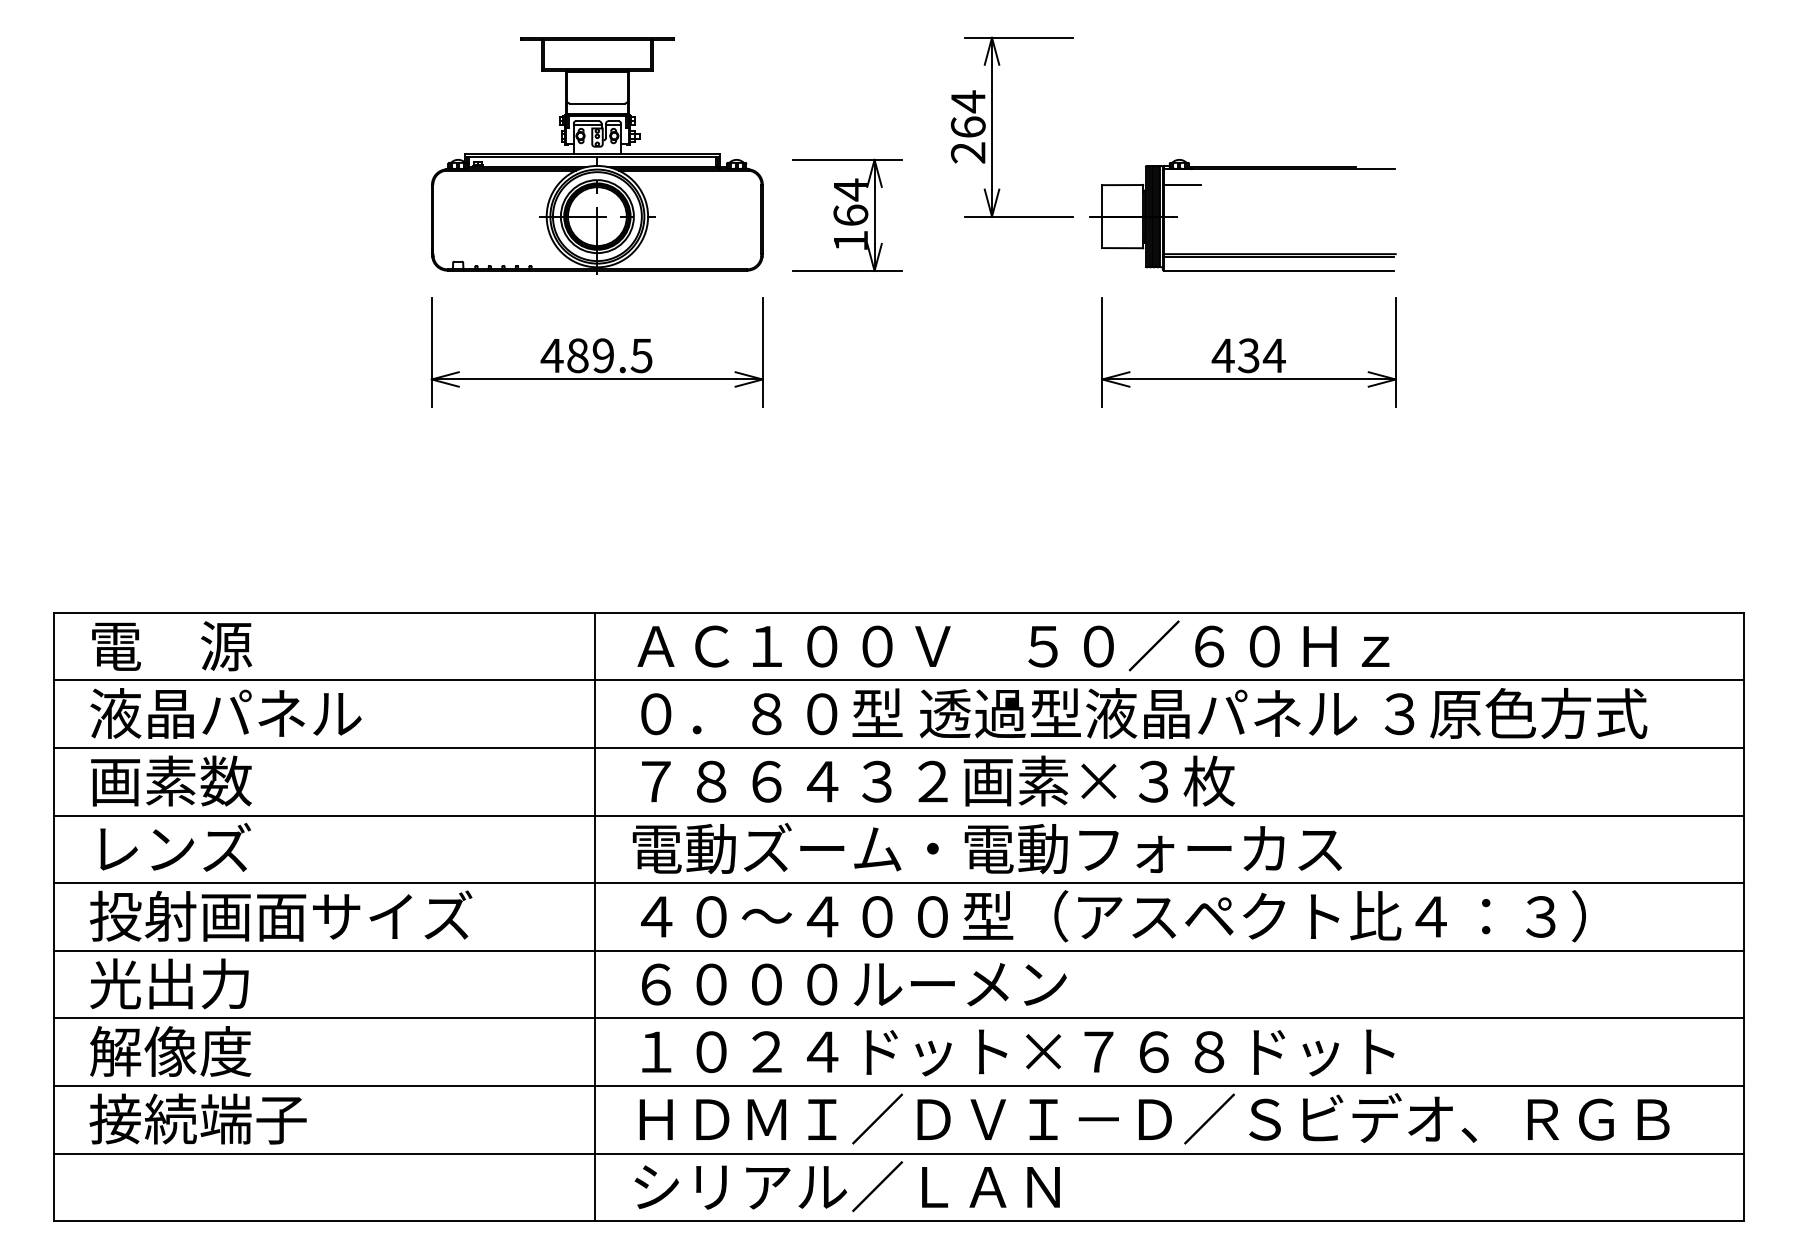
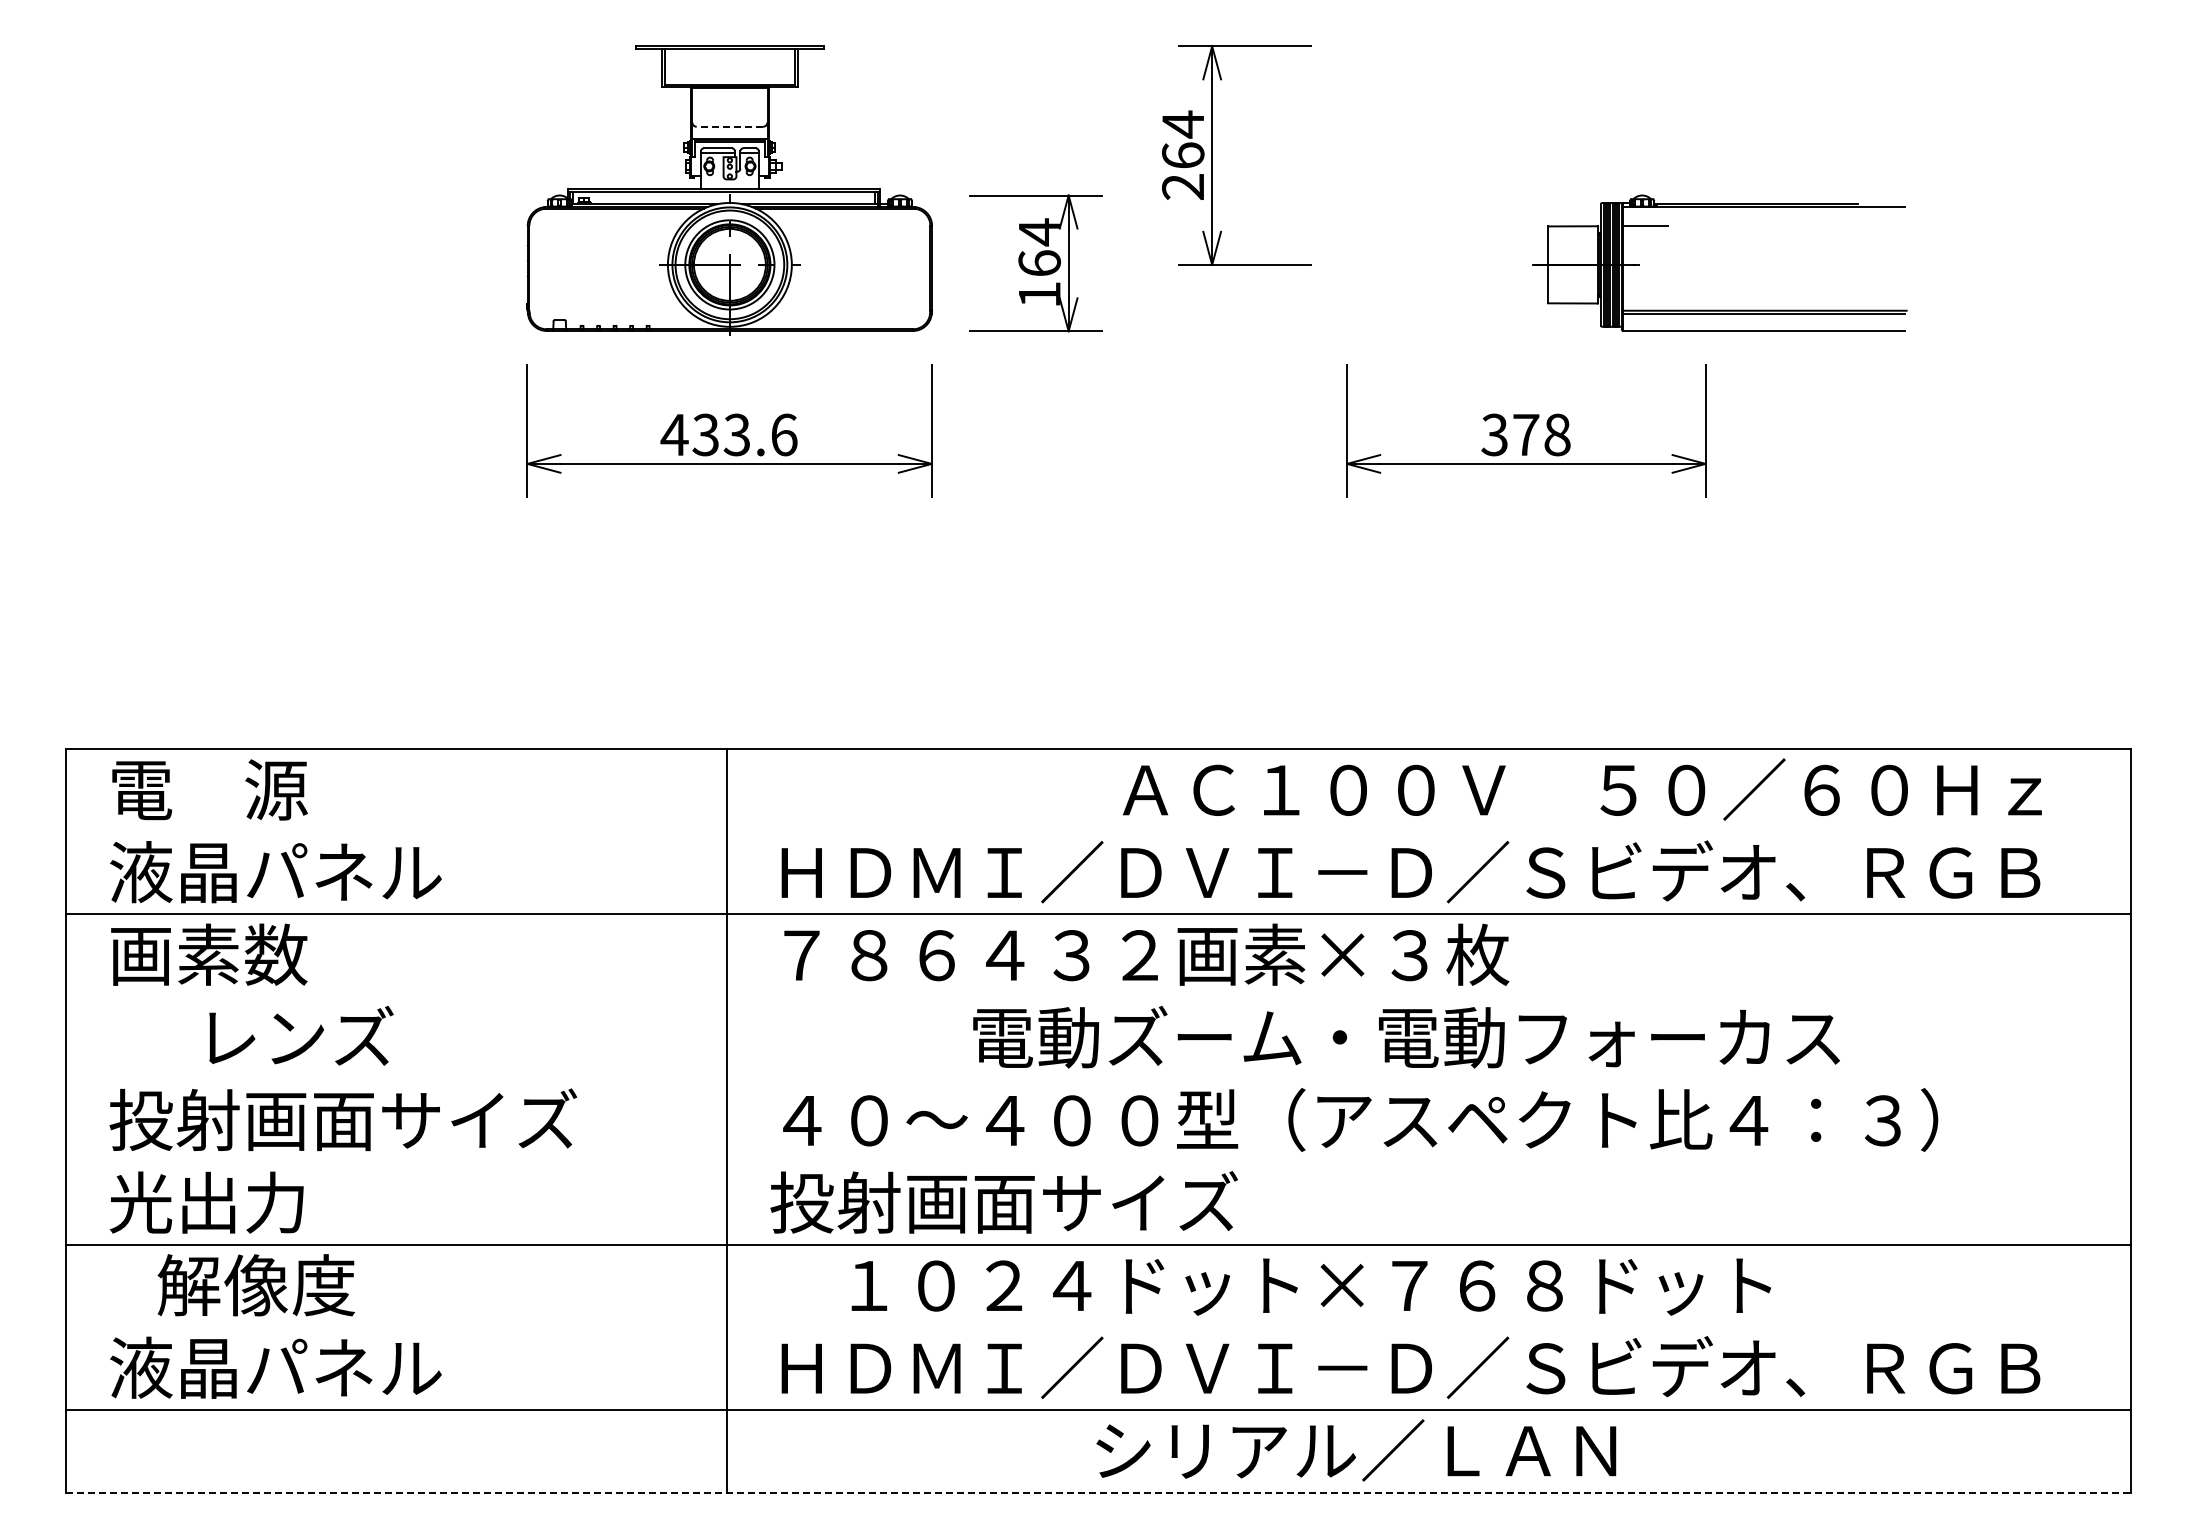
line: (597, 103) -> (729, 126), solid -> dashed
part: (1242, 253) -> (1719, 309), moved
text: (609, 355) -> (744, 434), 489.5 -> 433.6
text: (1248, 355) -> (1525, 434), 434 -> 378
text: (1013, 645) -> (1582, 789), moved
line: (899, 680) -> (1098, 831), removed
text: (1154, 712) -> (1410, 871), ０．８０型 透過型液晶パネル ３原色方式 -> ＨＤＭＩ／ＤＶＩ－Ｄ／Ｓビデオ、ＲＧＢ
line: (899, 816) -> (1098, 997), removed
text: (175, 847) -> (301, 1035), moved
text: (987, 848) -> (1406, 1037), moved
line: (899, 883) -> (1098, 1079), removed
line: (899, 951) -> (1098, 1162), removed
text: (848, 983) -> (1036, 1202), ６０００ルーメン -> 投射画面サイズ
text: (170, 1051) -> (256, 1285), moved
text: (1017, 1052) -> (1310, 1286), moved
line: (899, 1086) -> (1098, 1327), removed
text: (225, 1118) -> (275, 1367), 接続端子 -> 液晶パネル
text: (847, 1186) -> (1356, 1450), moved
line: (899, 1221) -> (1098, 1492), solid -> dashed

